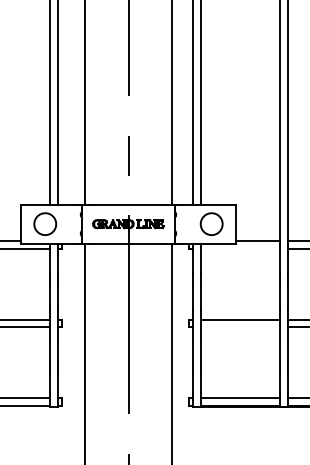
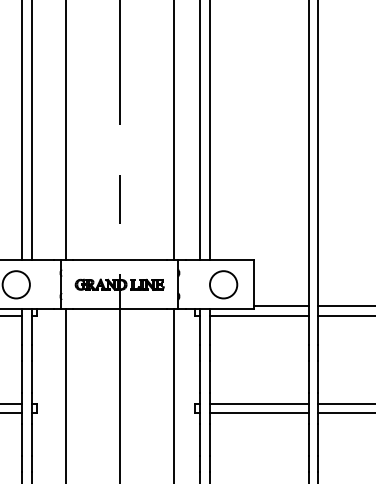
line: (239, 249) -> (258, 316), added
line: (239, 327) -> (258, 413), added

